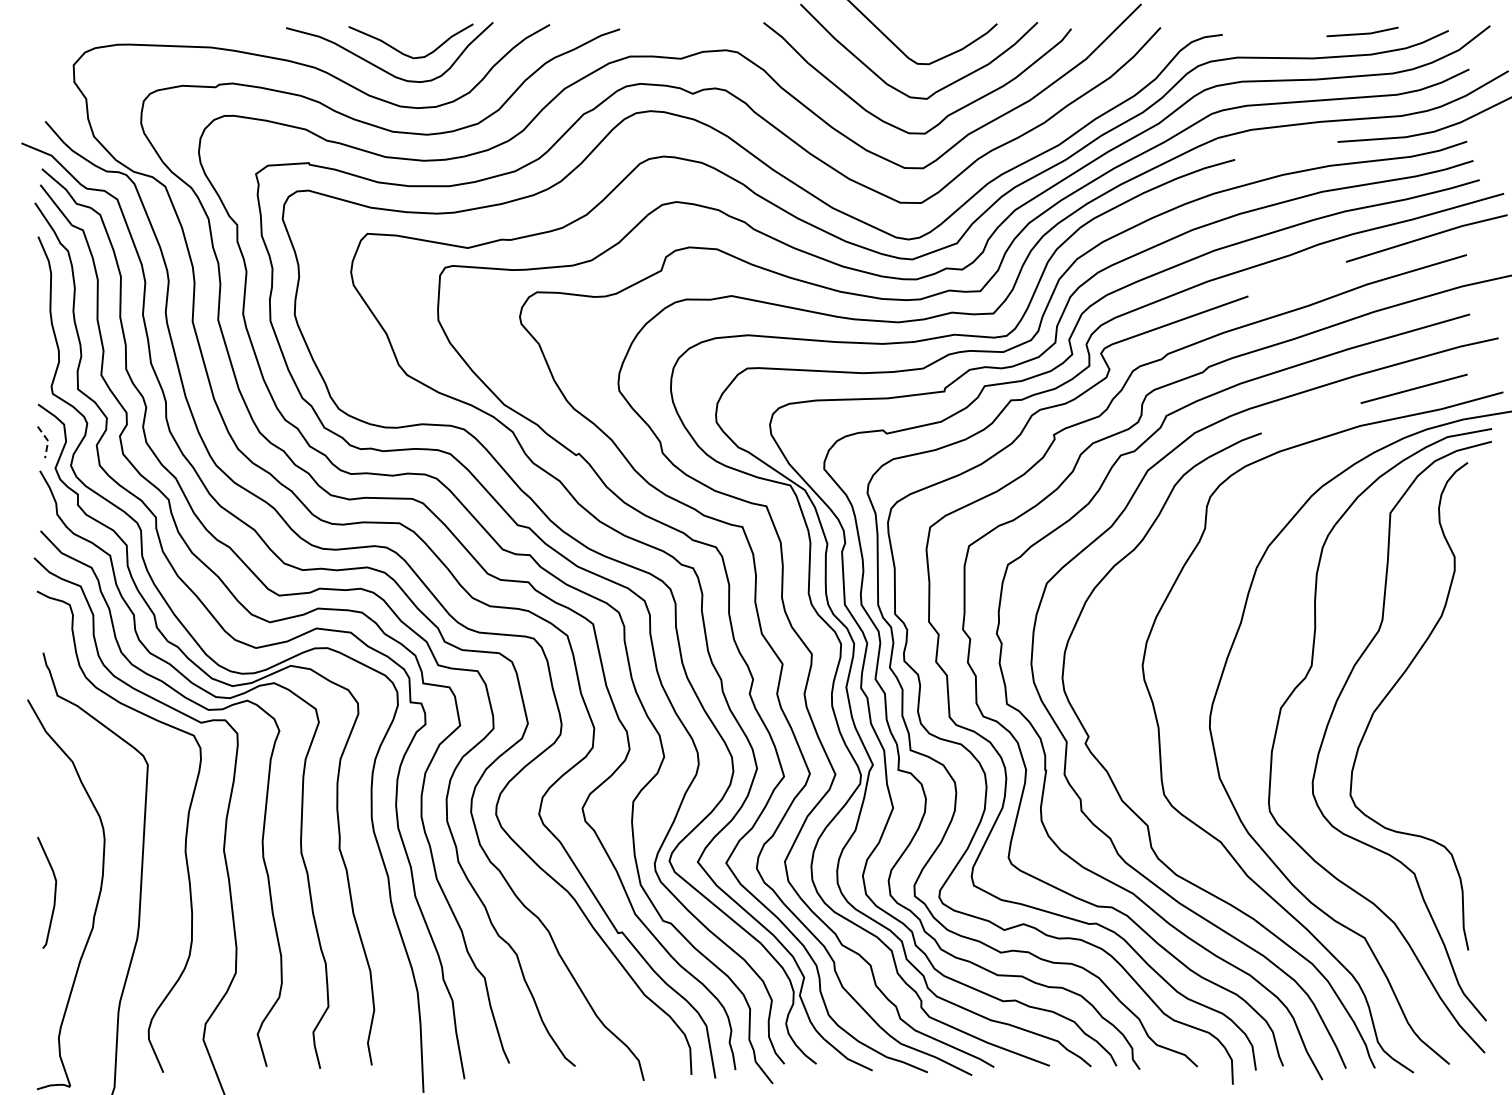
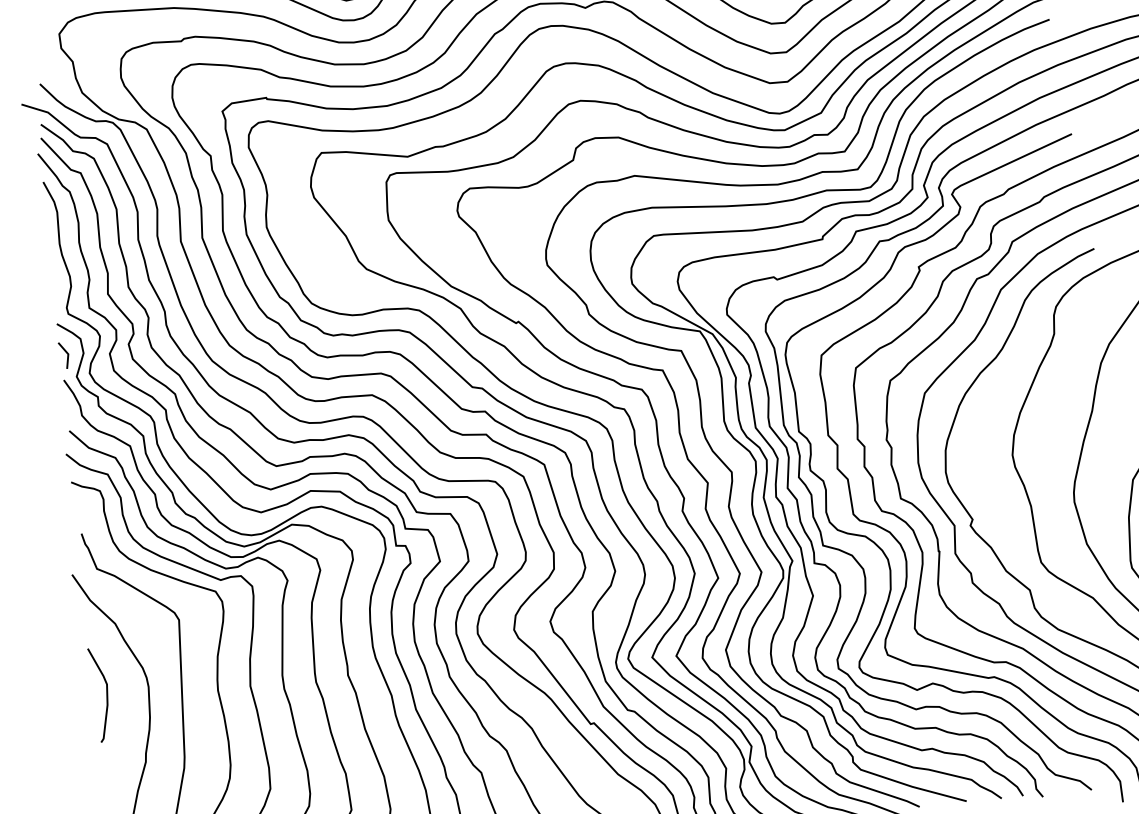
line: (48, 441) -> (68, 354), dashed -> solid
curve: (54, 892) -> (106, 694), moved

